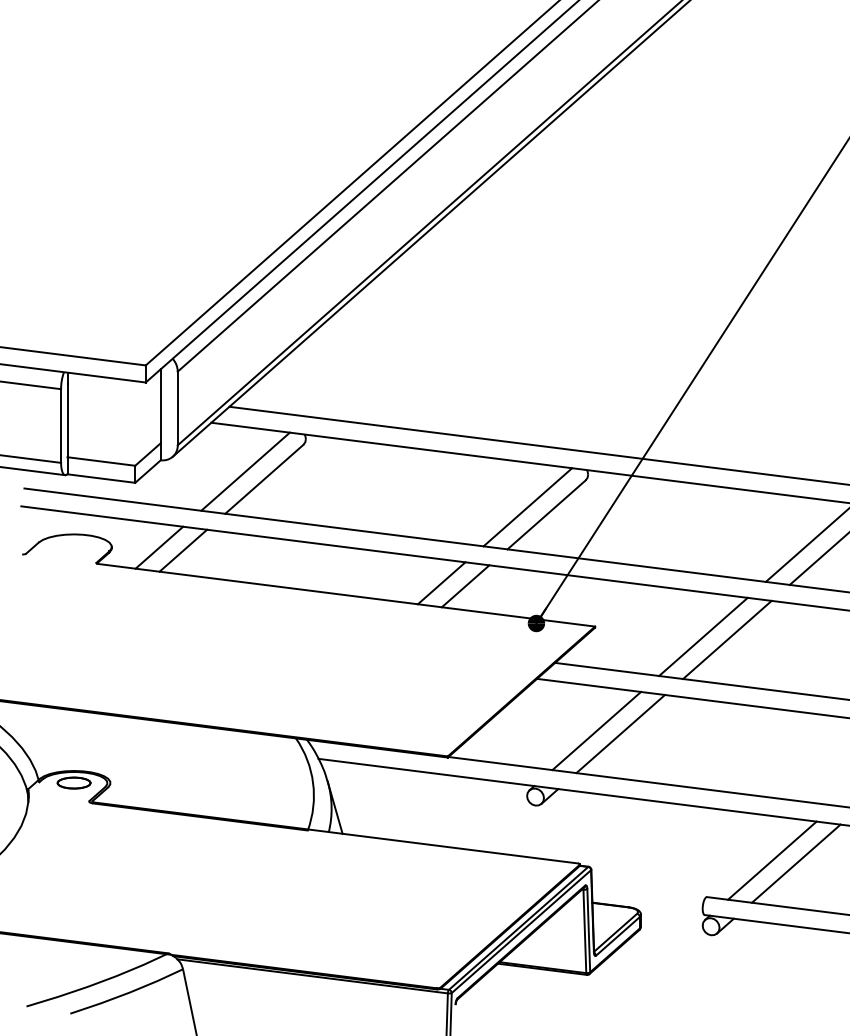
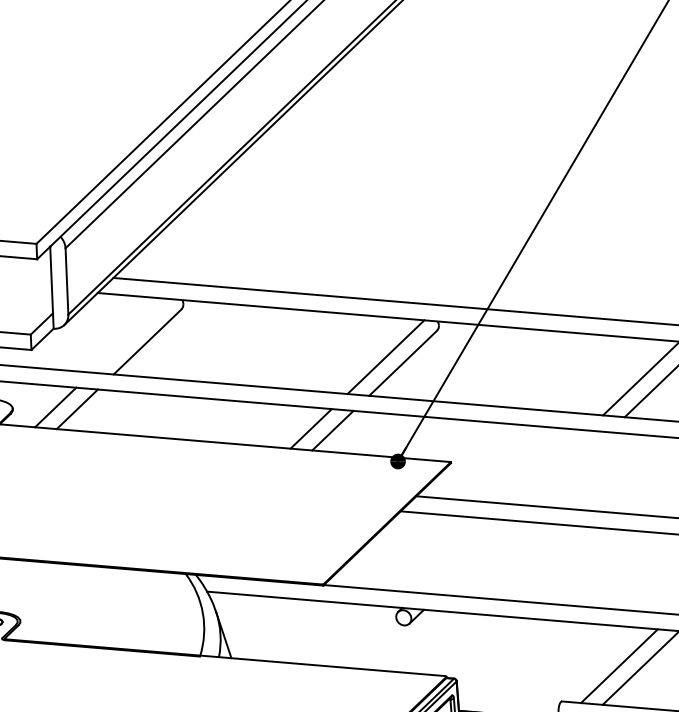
line: (245, 471) -> (130, 335), removed
line: (703, 636) -> (548, 466), removed
line: (727, 639) -> (570, 468), removed
line: (596, 730) -> (456, 555), removed
line: (620, 733) -> (477, 557), removed

